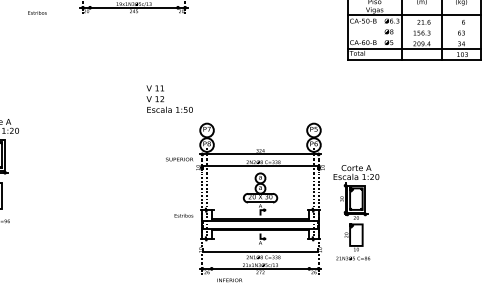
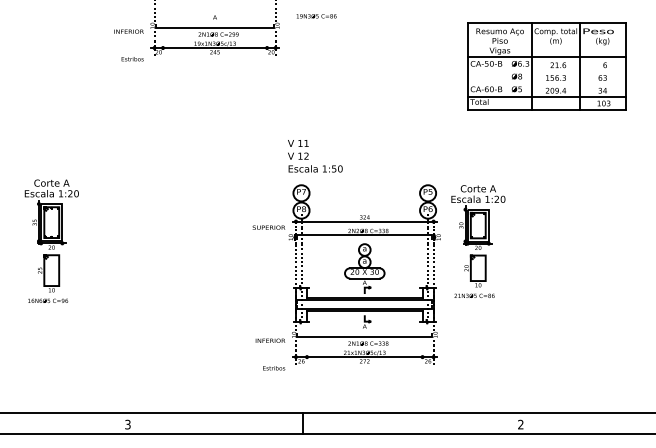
text: (37, 13) -> (132, 59), moved
text: (169, 99) -> (315, 156), moved
part: (356, 212) -> (478, 241), moved
text: (184, 215) -> (274, 368), moved
text: (229, 280) -> (270, 340), moved

